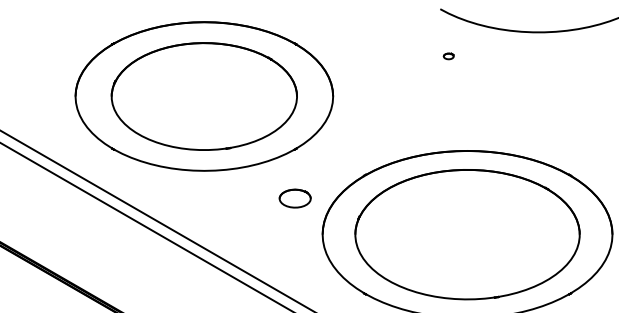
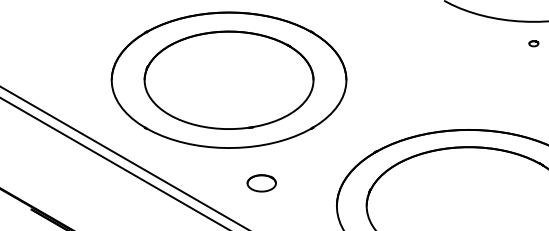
part: (448, 56) -> (533, 43), moved
part: (294, 198) -> (261, 183), moved

